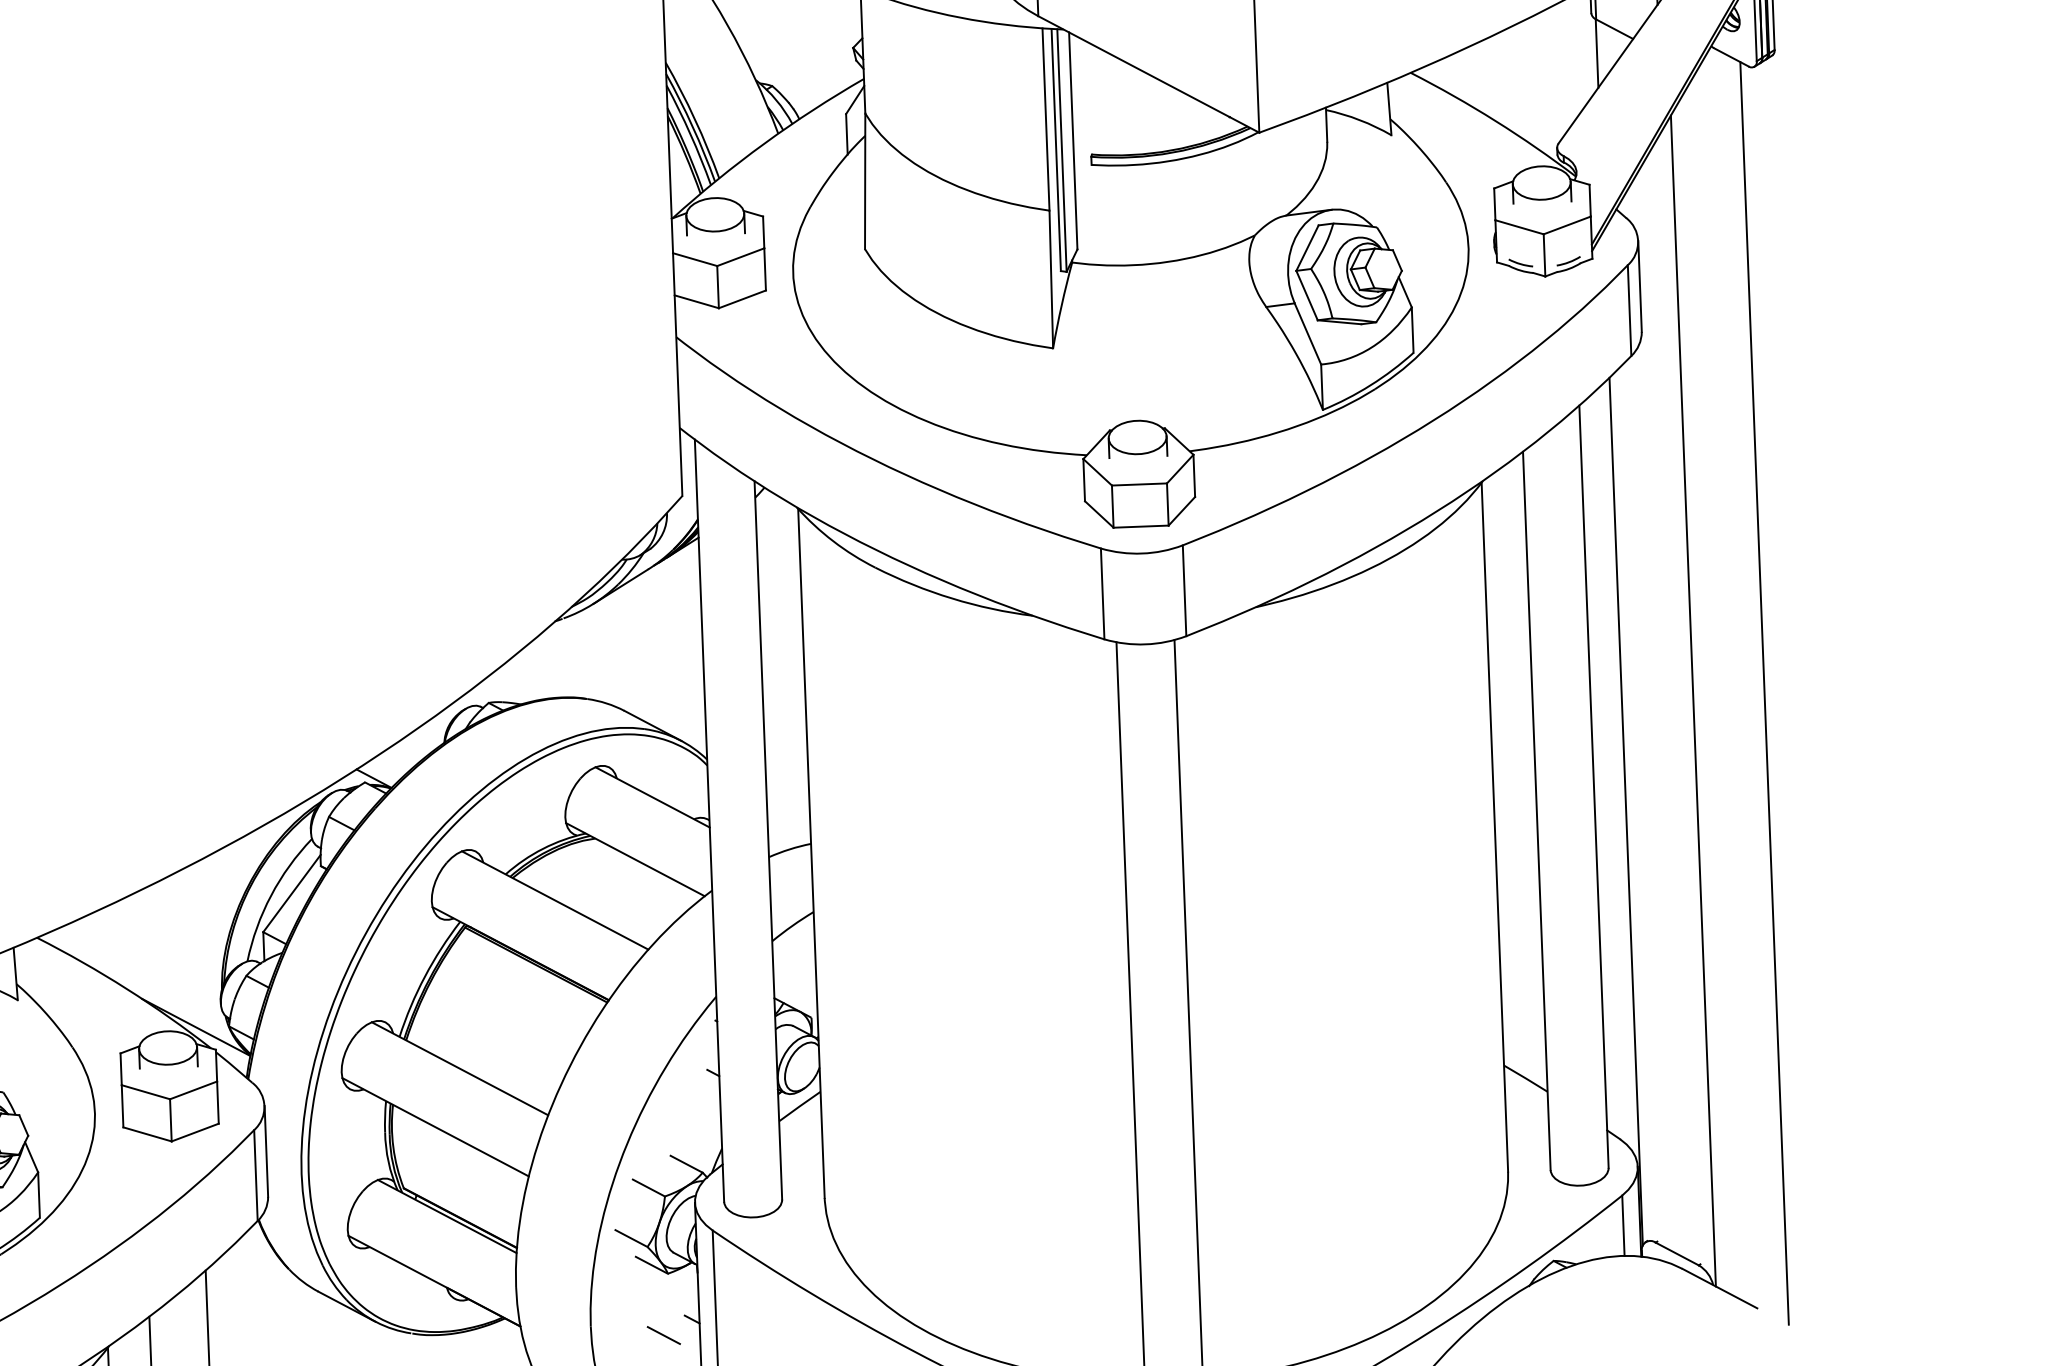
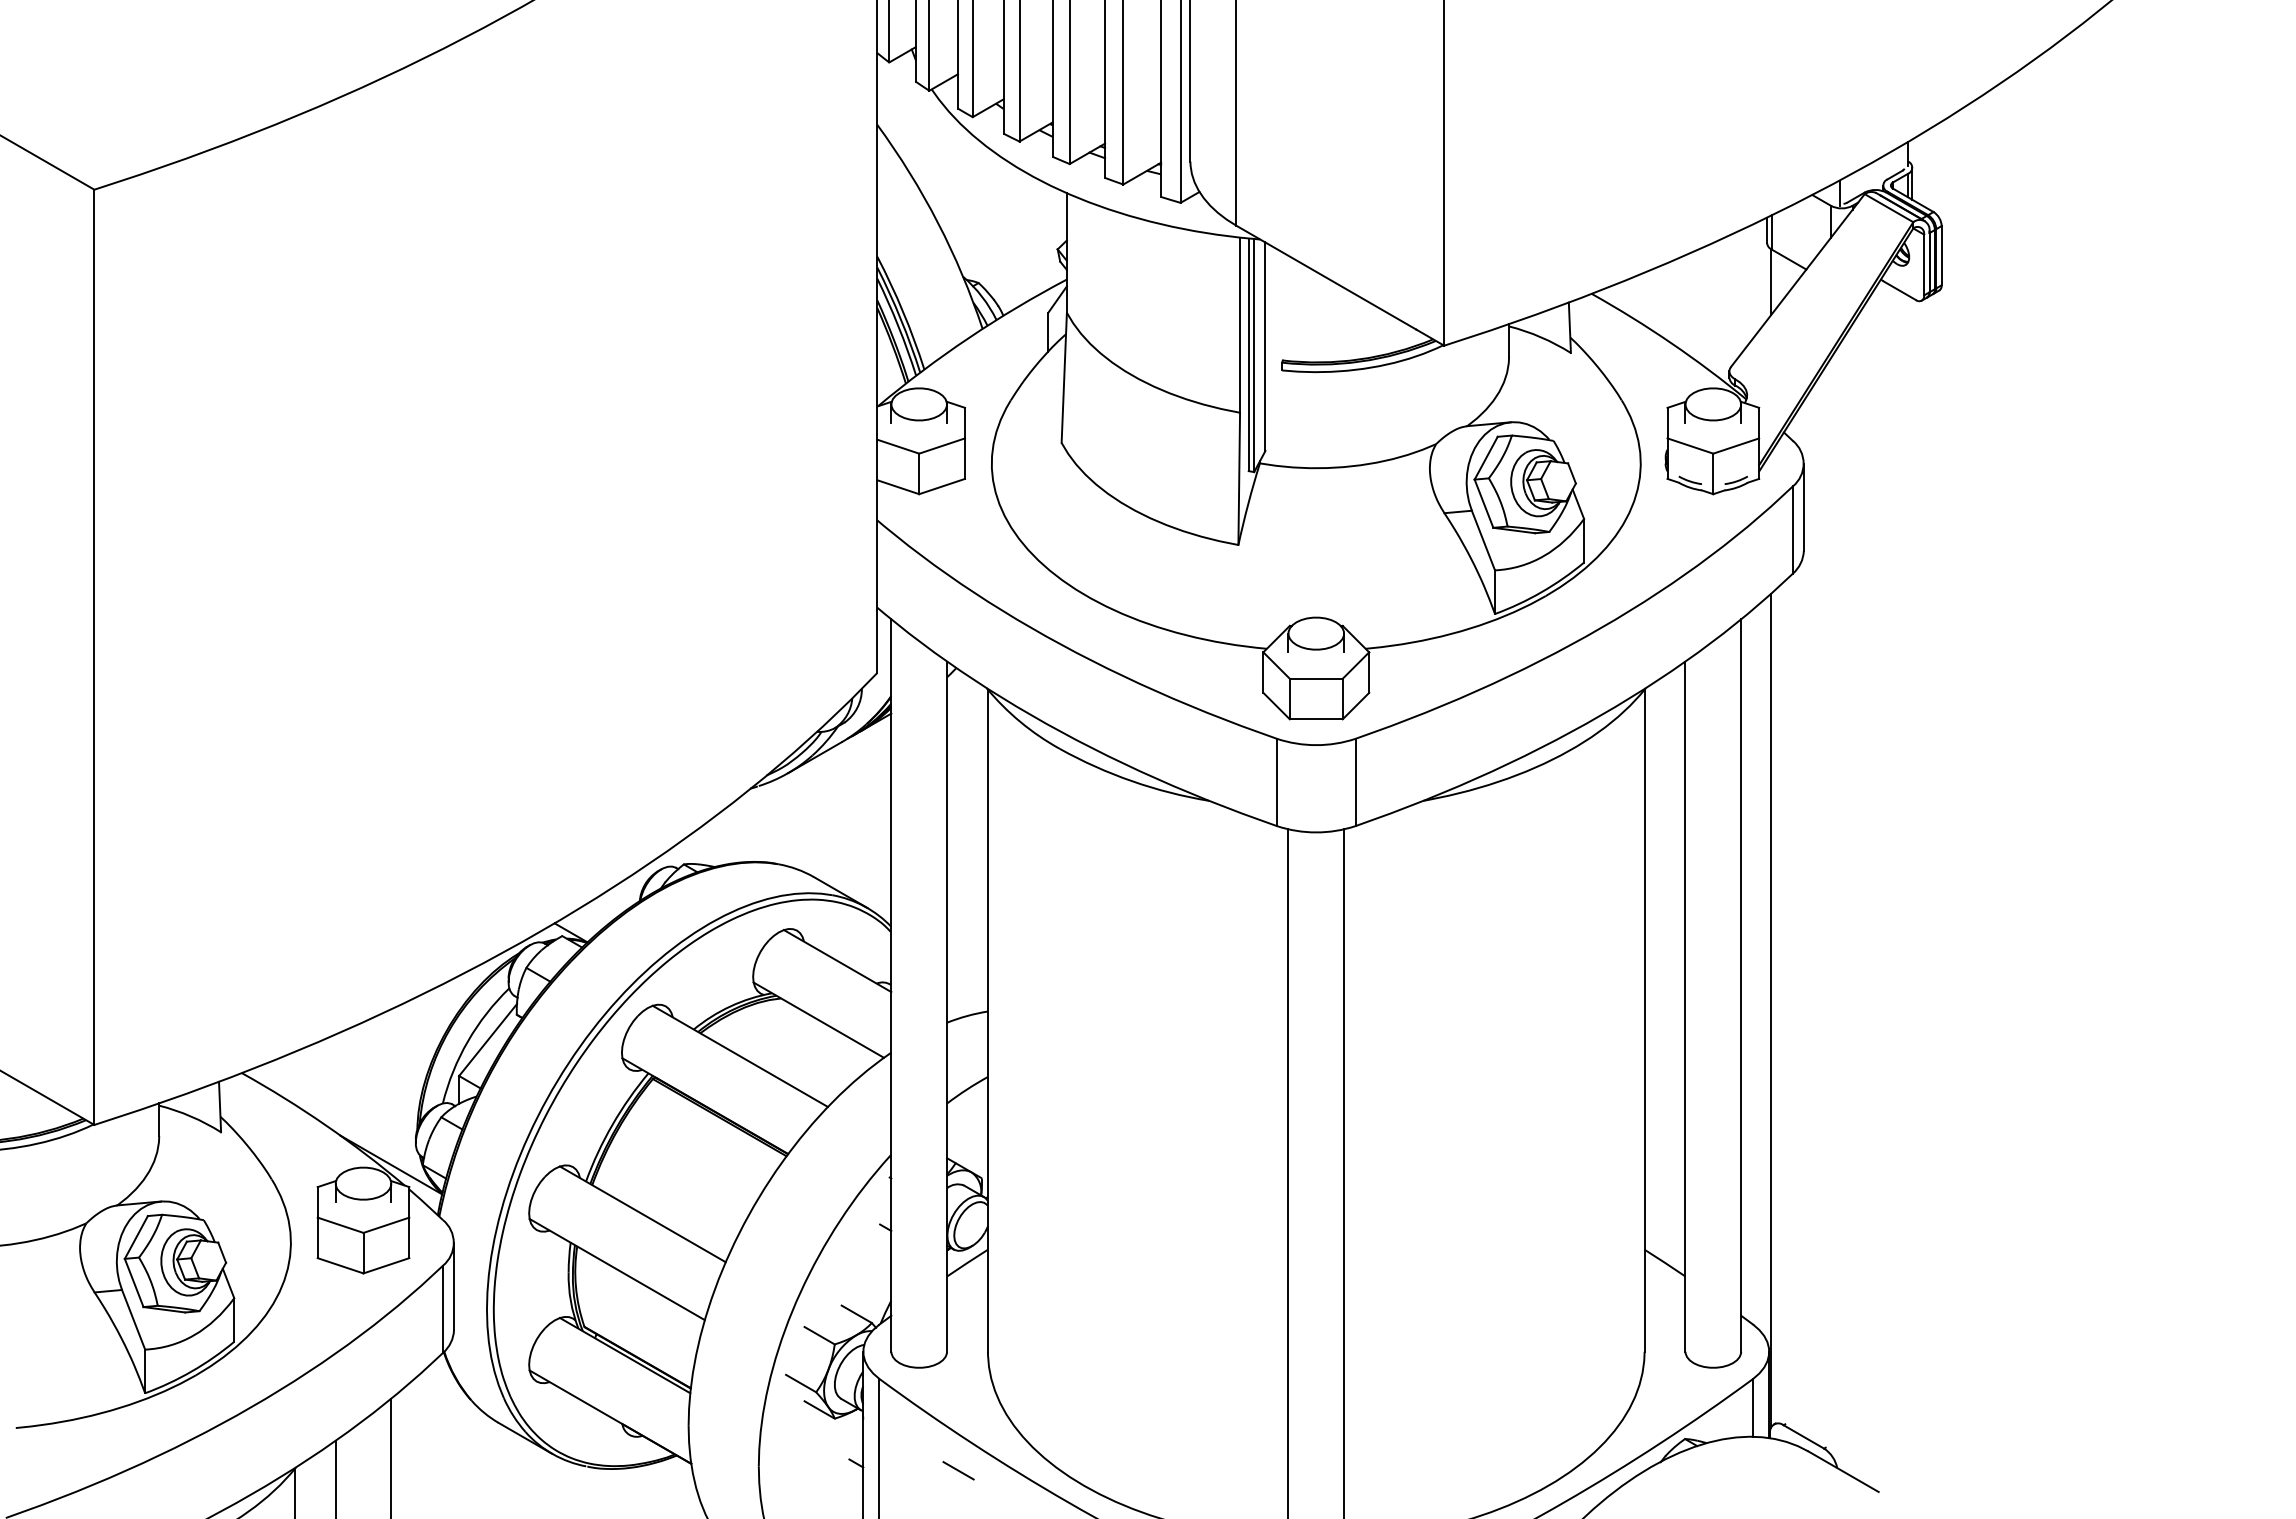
line: (1764, 692) -> (1908, 901), removed
line: (1693, 700) -> (1839, 906), removed
line: (663, 1335) -> (958, 1470), moved

